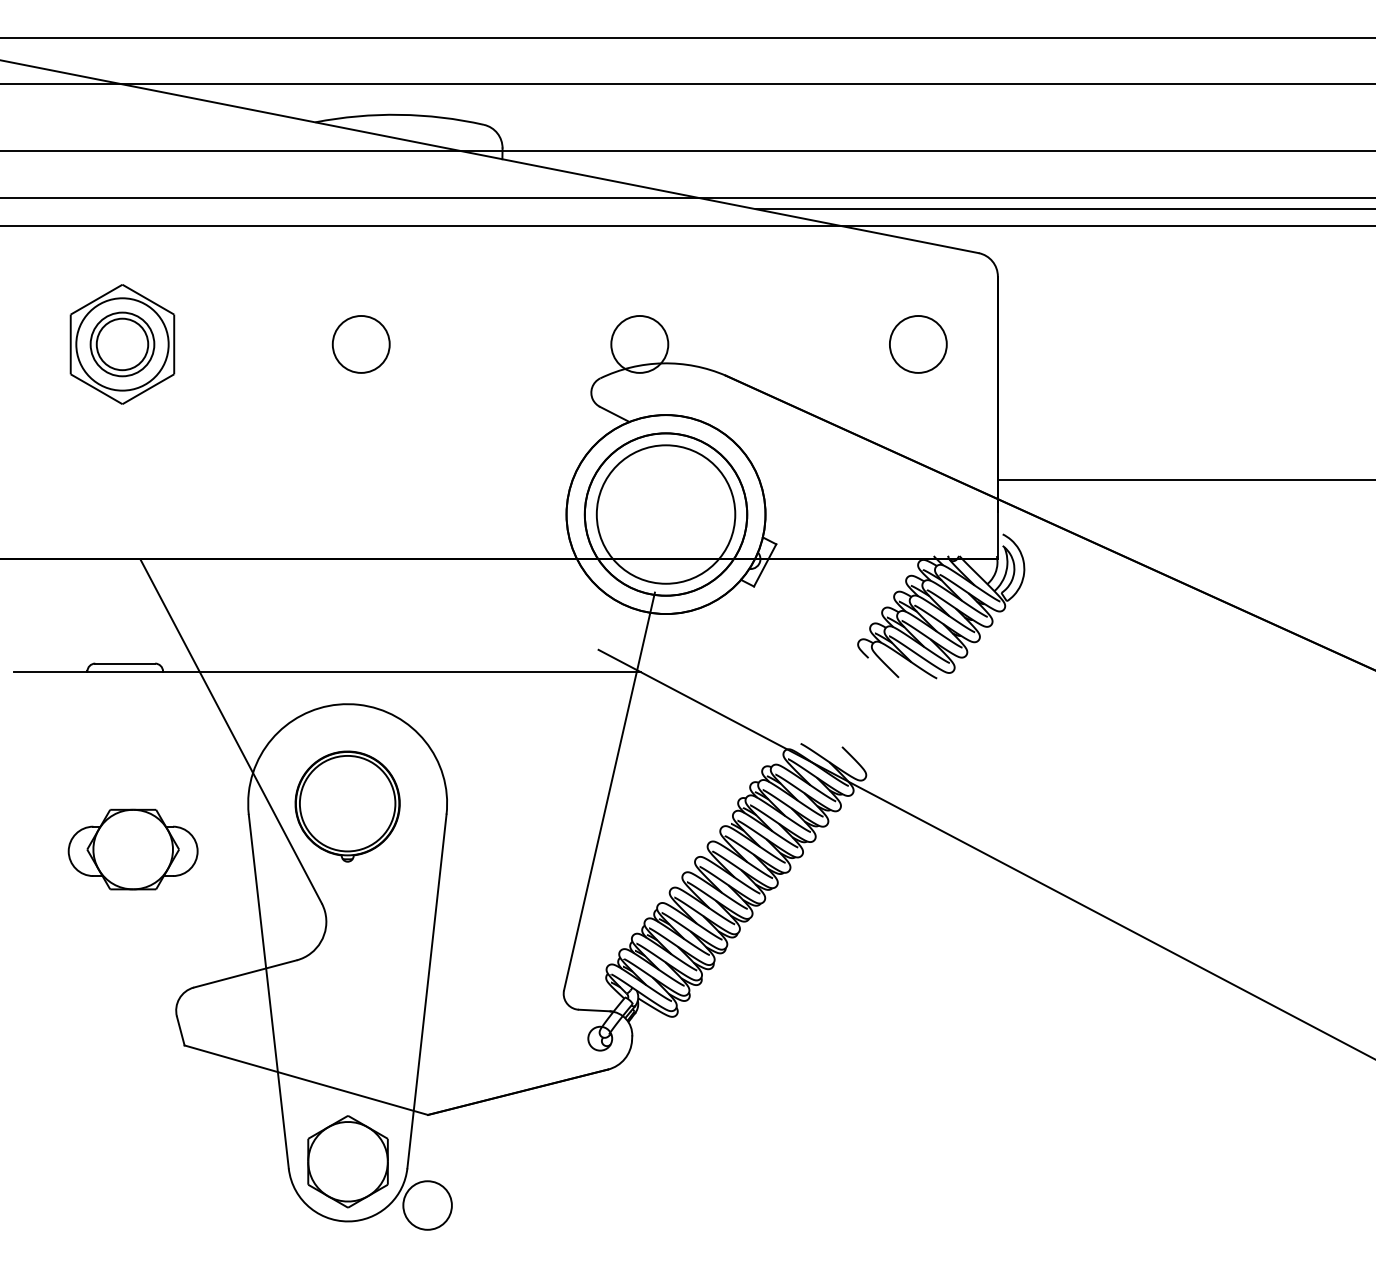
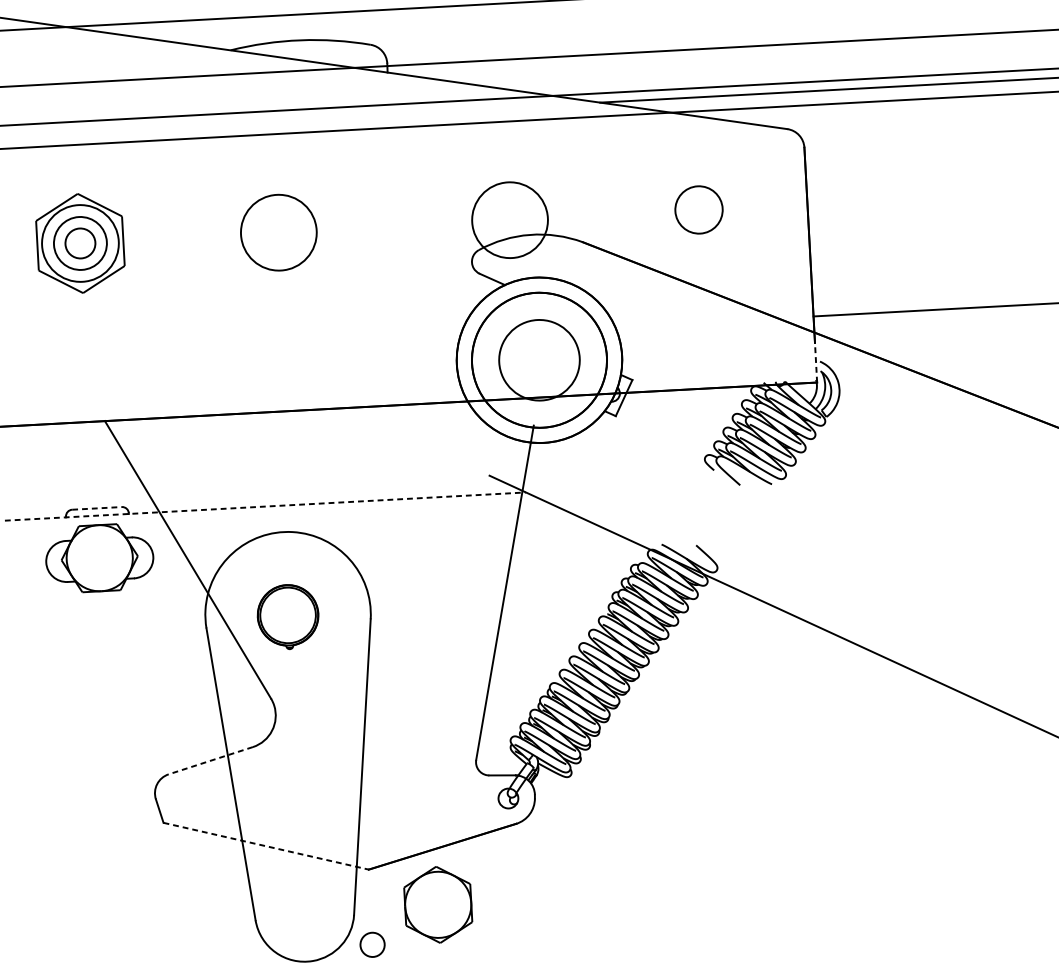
circle: (122, 344) -> (80, 243), size x0.7
circle: (360, 344) -> (278, 232), size x1.6
circle: (639, 344) -> (509, 220), size x1.6
circle: (918, 344) -> (699, 210), moved
circle: (665, 514) -> (539, 360), size x0.7
line: (997, 535) -> (815, 362), solid -> dashed
line: (125, 663) -> (97, 508), solid -> dashed
line: (327, 672) -> (265, 506), solid -> dashed
part: (347, 806) -> (288, 617), size x0.7
part: (132, 849) -> (99, 558), moved
line: (244, 974) -> (210, 761), solid -> dashed
line: (306, 1080) -> (266, 846), solid -> dashed
part: (347, 1161) -> (437, 904), moved
circle: (427, 1205) -> (372, 944), size x0.6

